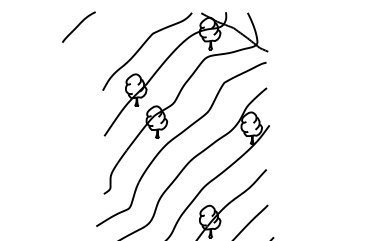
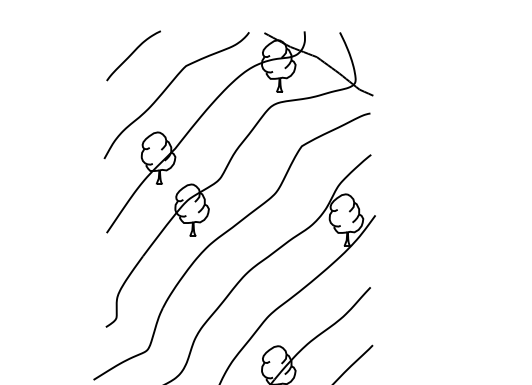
curve: (78, 26) -> (132, 54), moved

